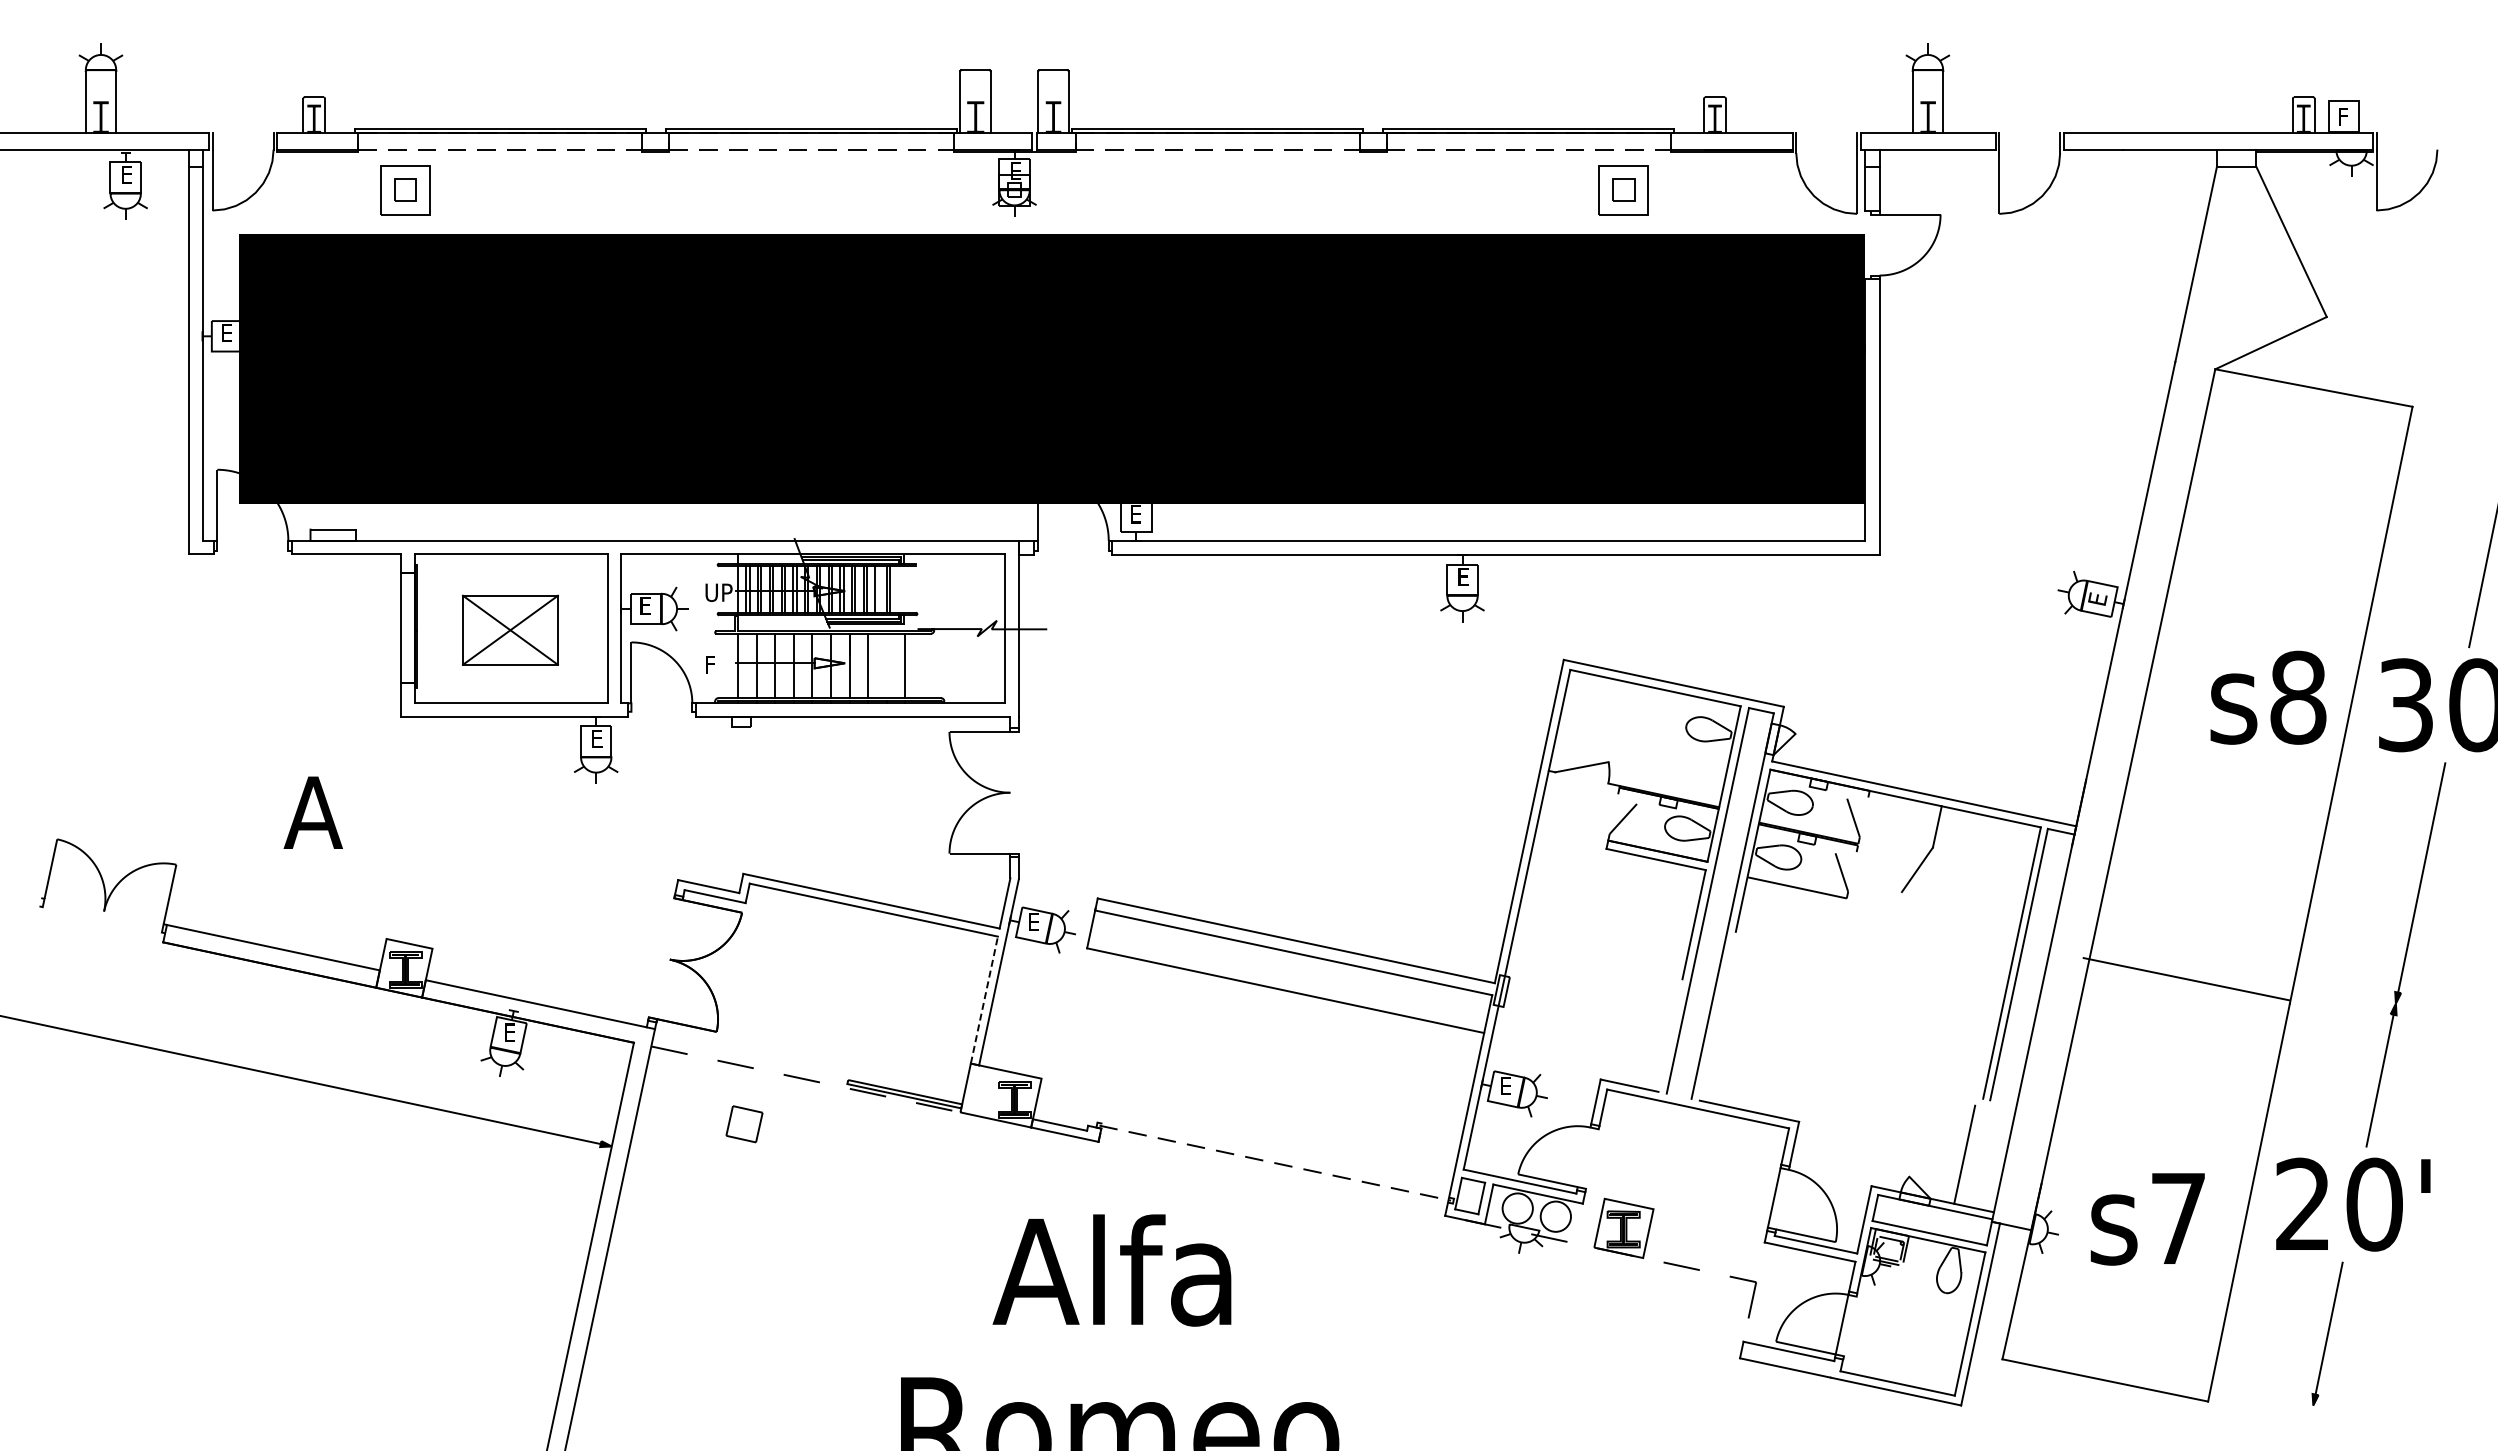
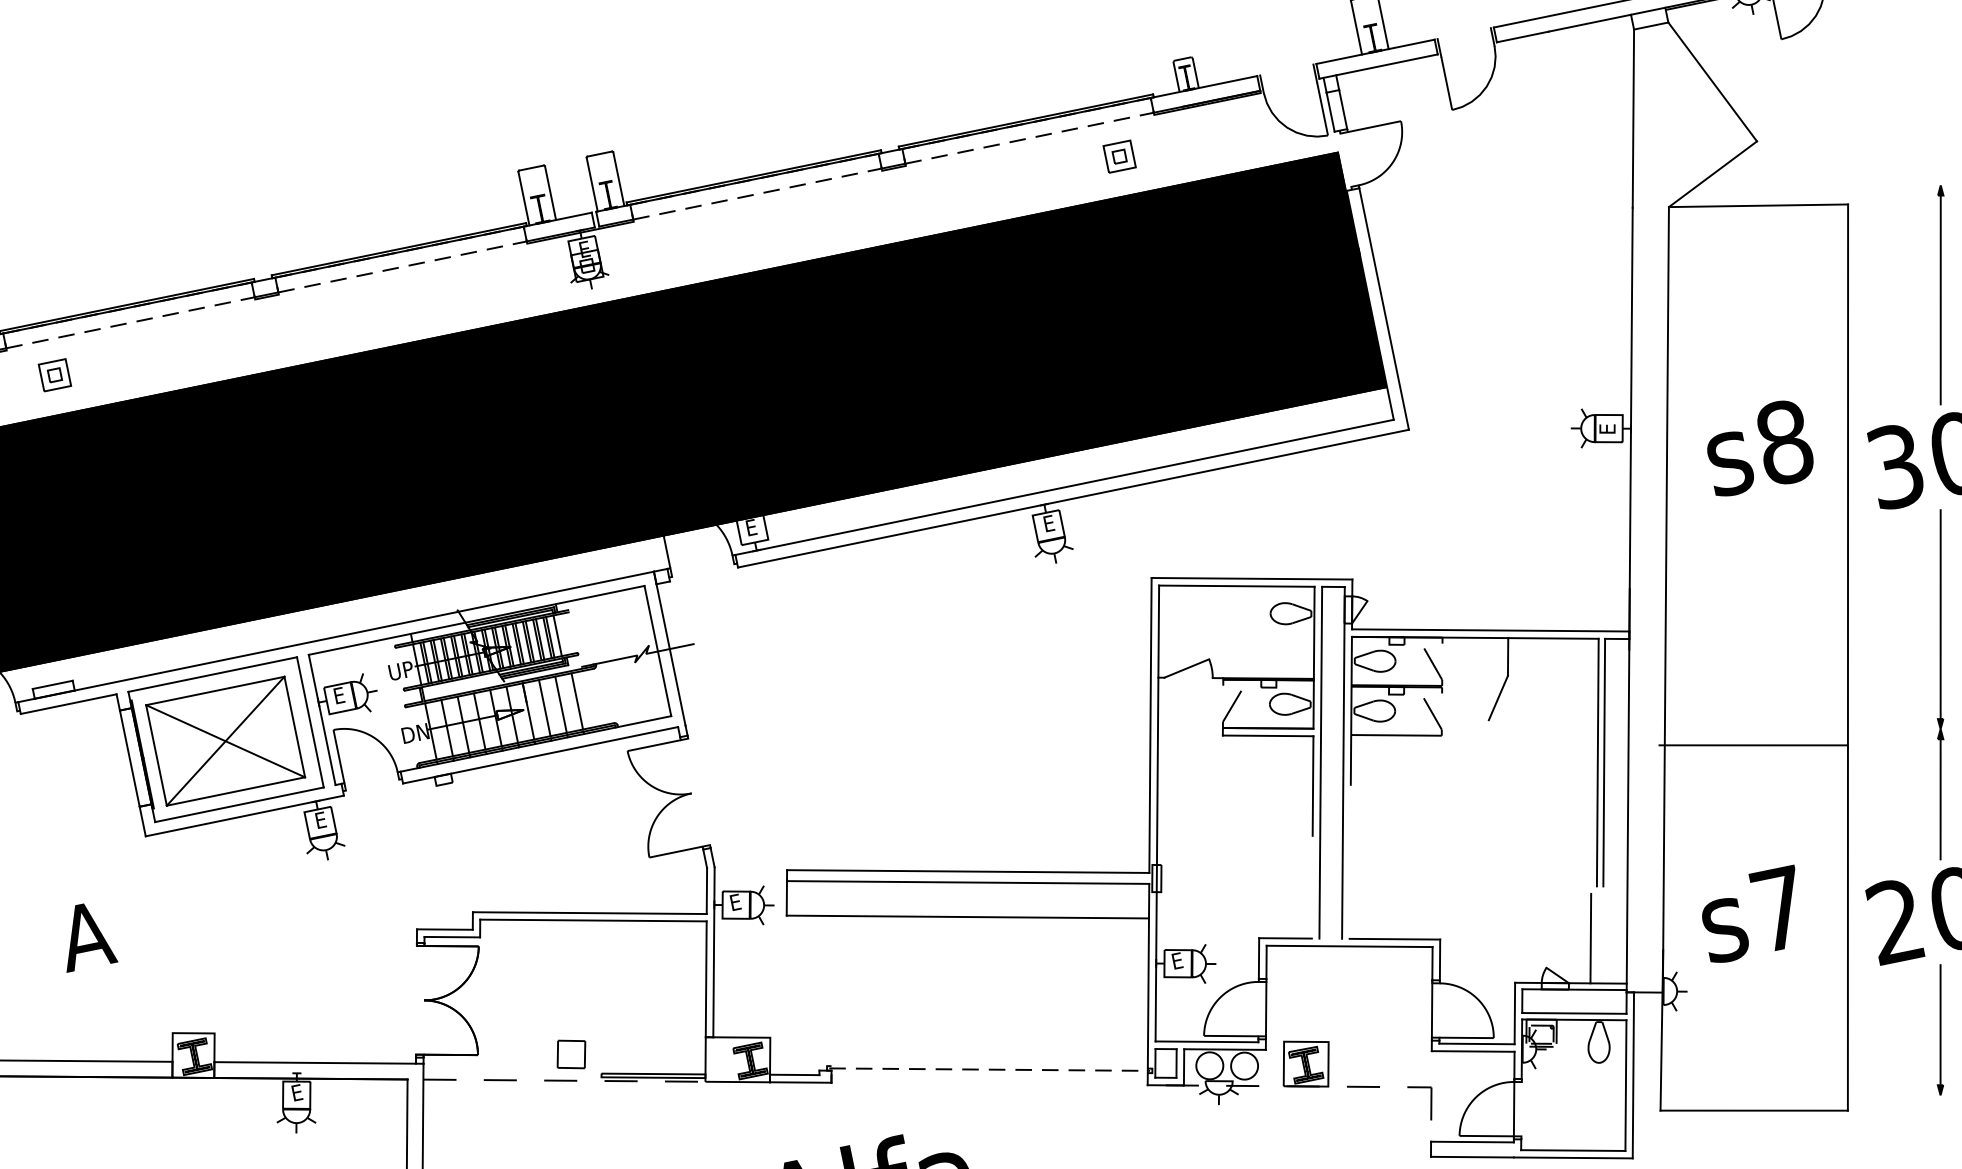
part: (405, 190) -> (54, 375), size x0.62
part: (1623, 190) -> (1119, 156), size x0.62
line: (878, 589) -> (539, 639), added
line: (898, 589) -> (557, 635), added
part: (510, 629) -> (225, 740), size x1.67
text: (720, 664) -> (415, 733), F -> DN
line: (886, 665) -> (560, 704), added
text: (2268, 697) -> (1758, 447), moved
line: (984, 1000) -> (706, 979), dashed -> solid
part: (744, 1124) -> (571, 1054), moved
line: (1592, 1158) -> (1266, 1008), added
text: (2147, 1219) -> (1752, 915), moved

